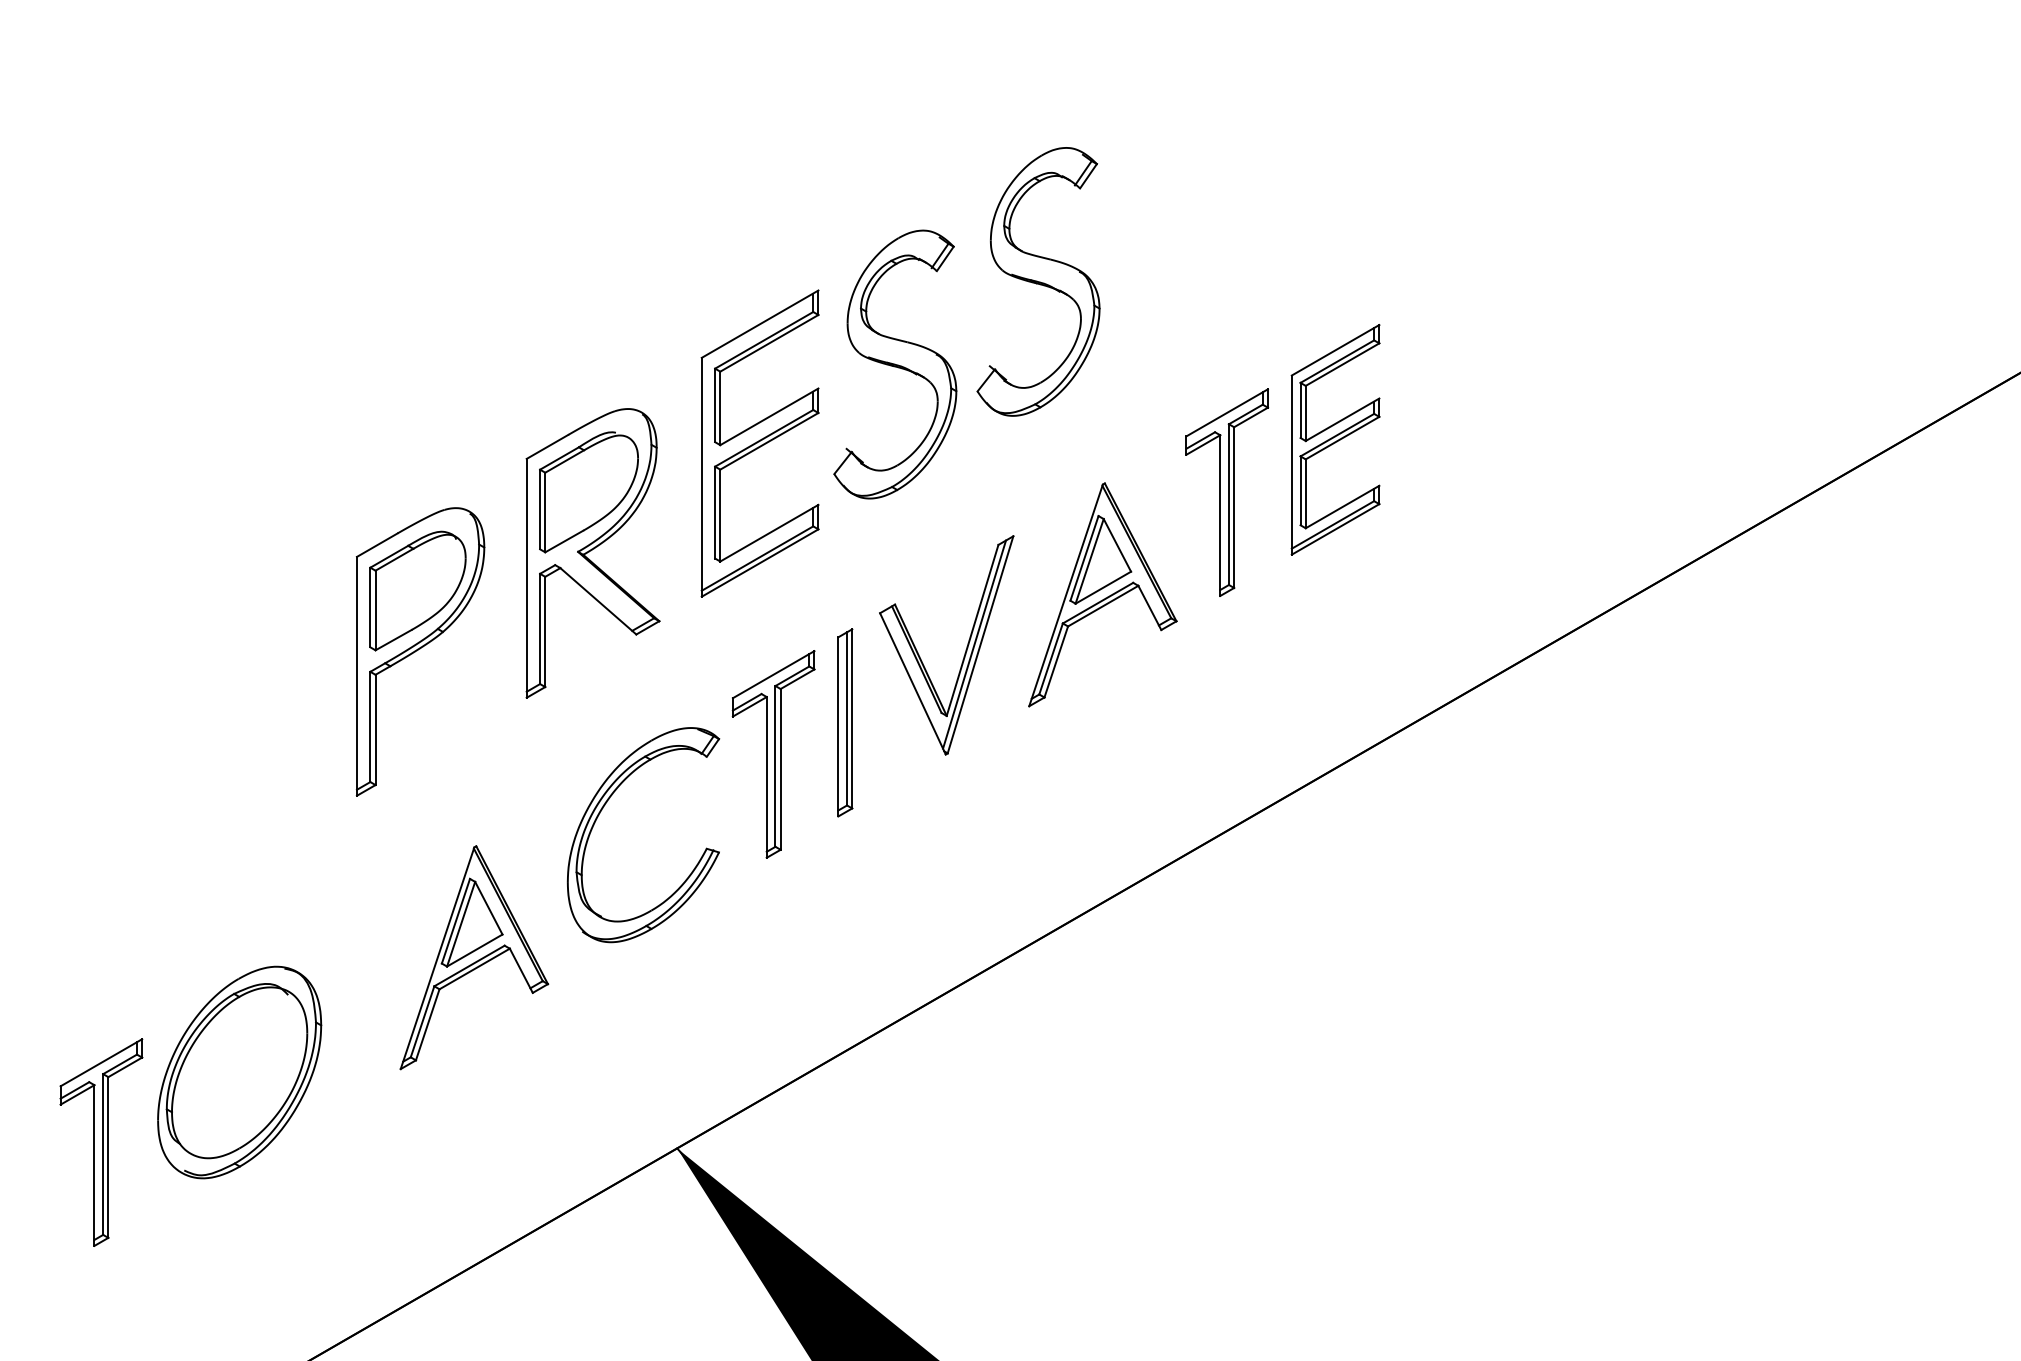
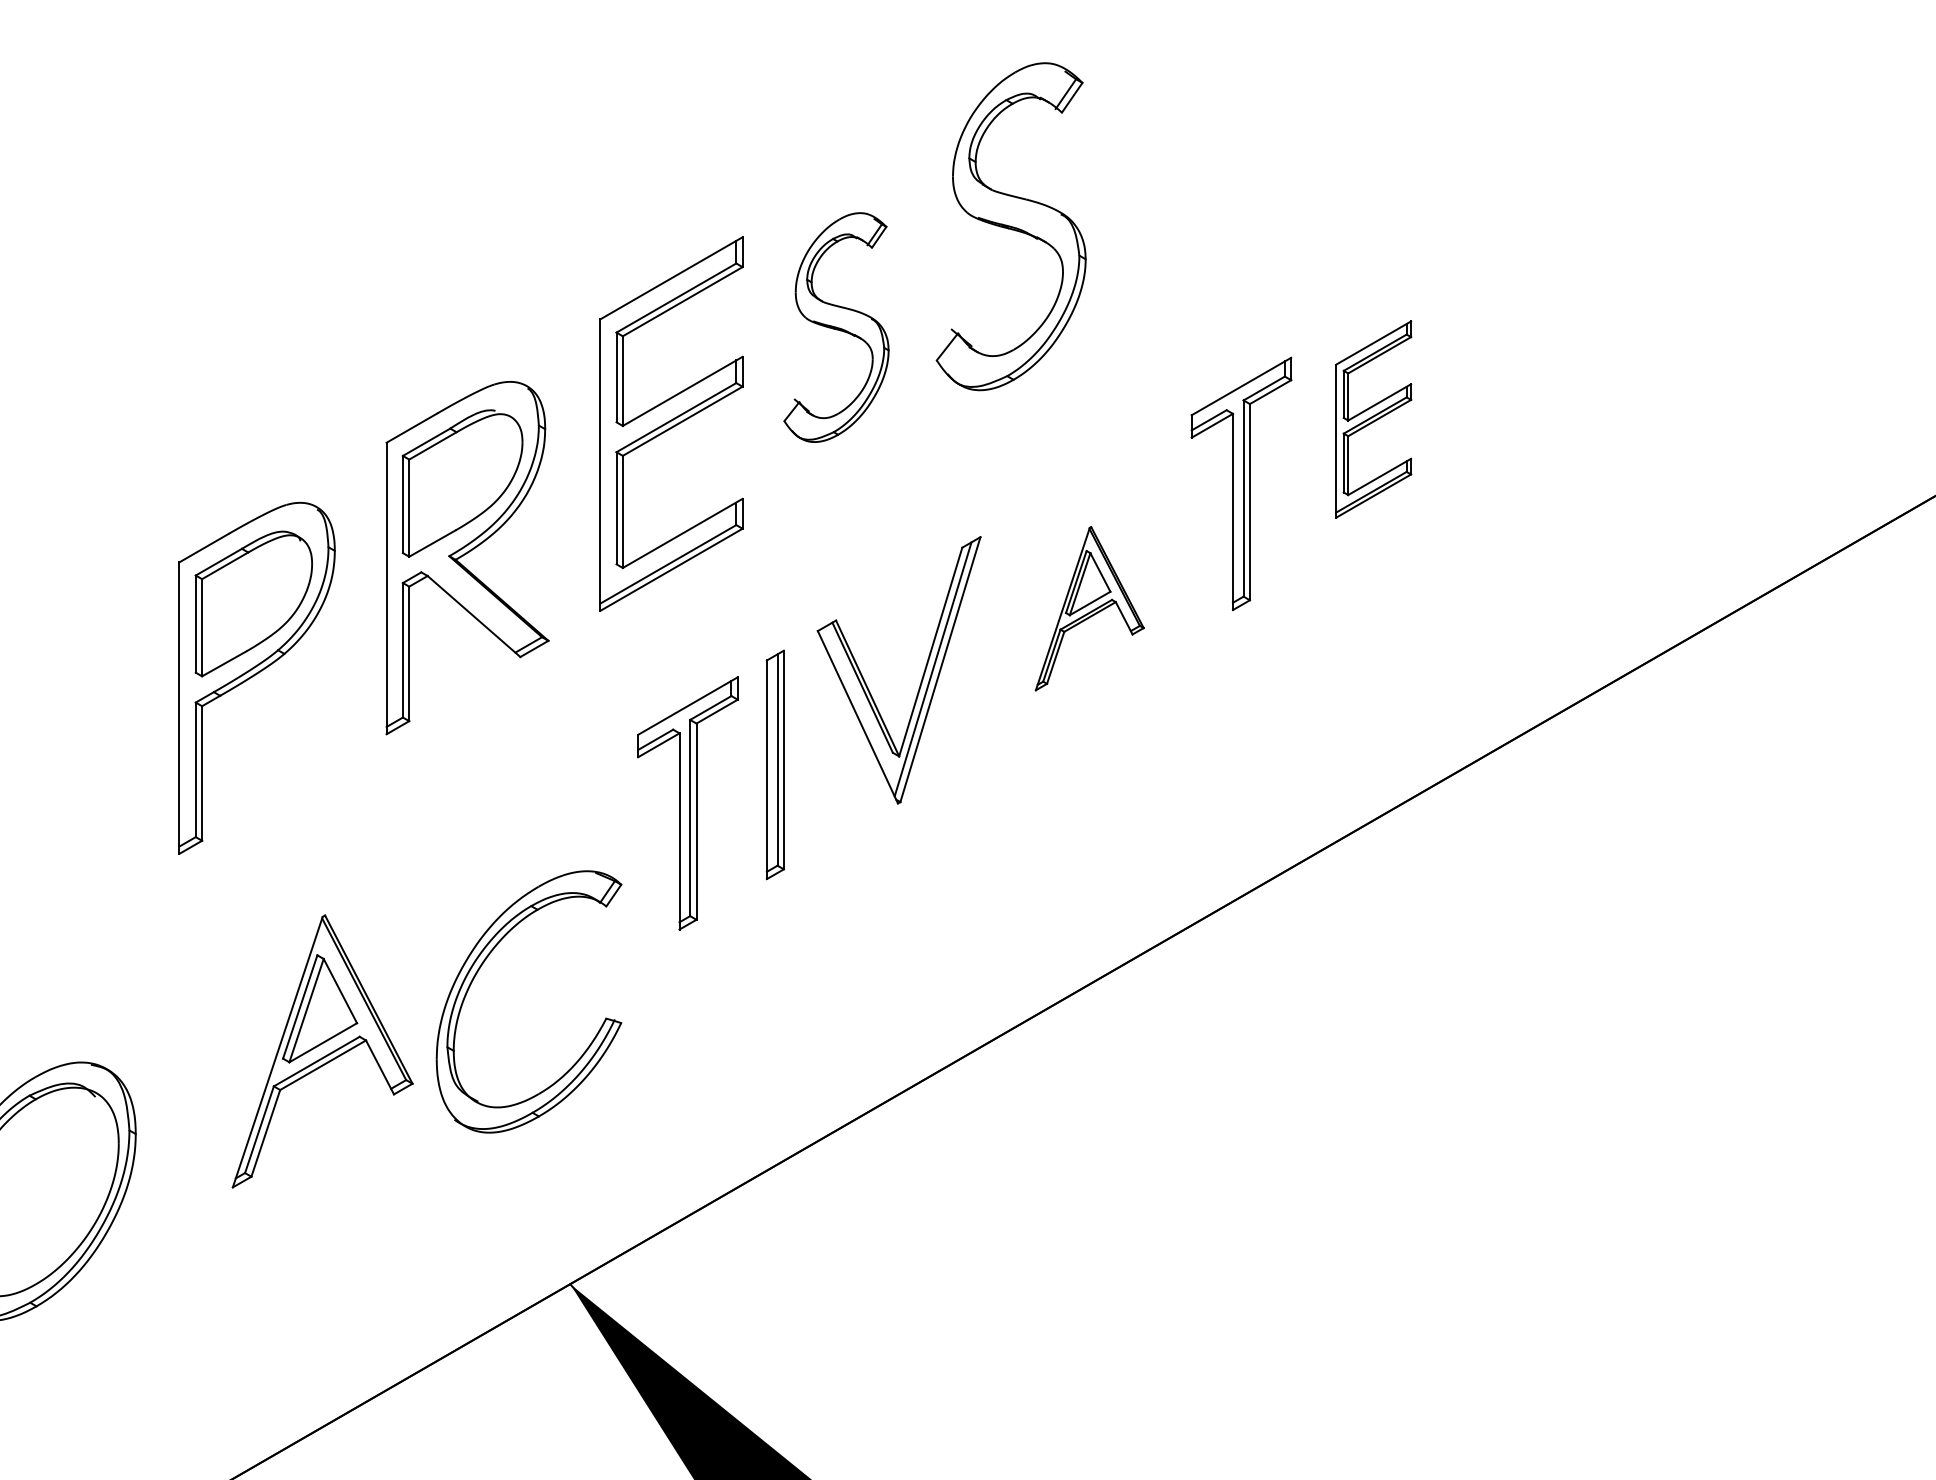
part: (895, 364) -> (836, 327), size x0.7
part: (1335, 439) -> (1373, 419), size x0.7
part: (1102, 594) -> (1089, 608), size x0.6
part: (602, 810) -> (479, 971), moved

